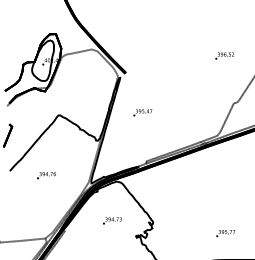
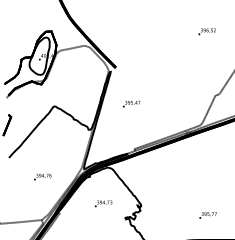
text: (224, 55) -> (206, 31), moved
text: (46, 174) -> (42, 176), moved

